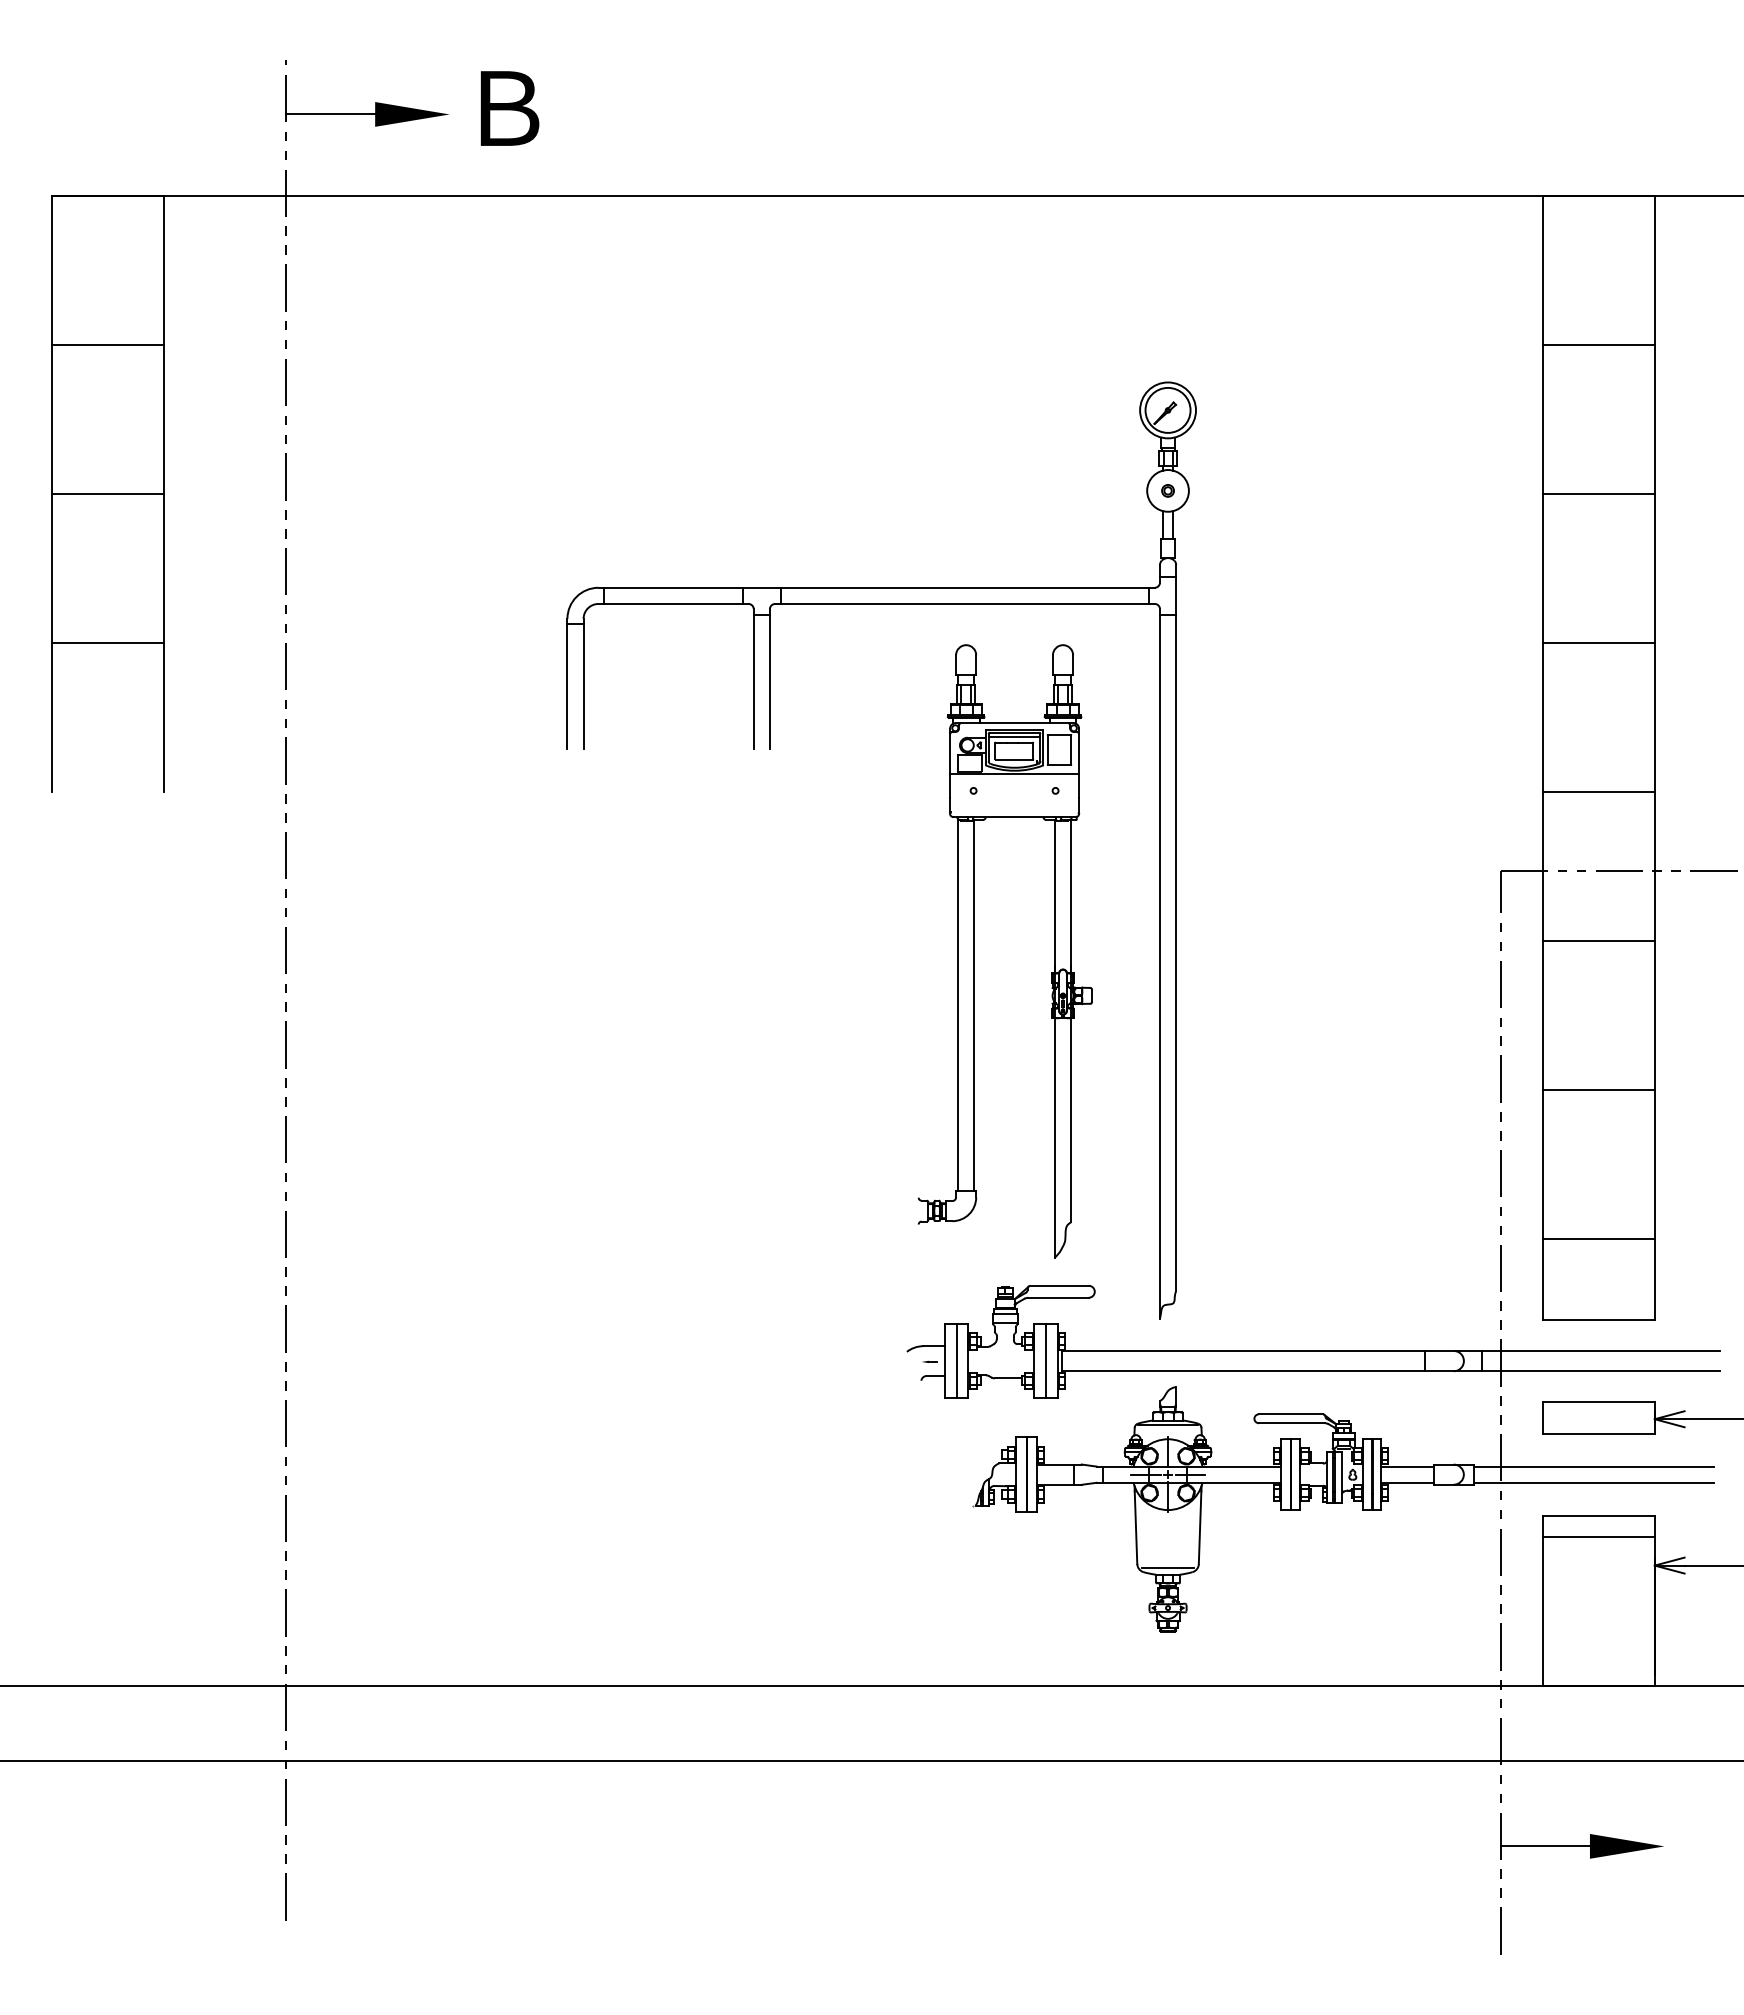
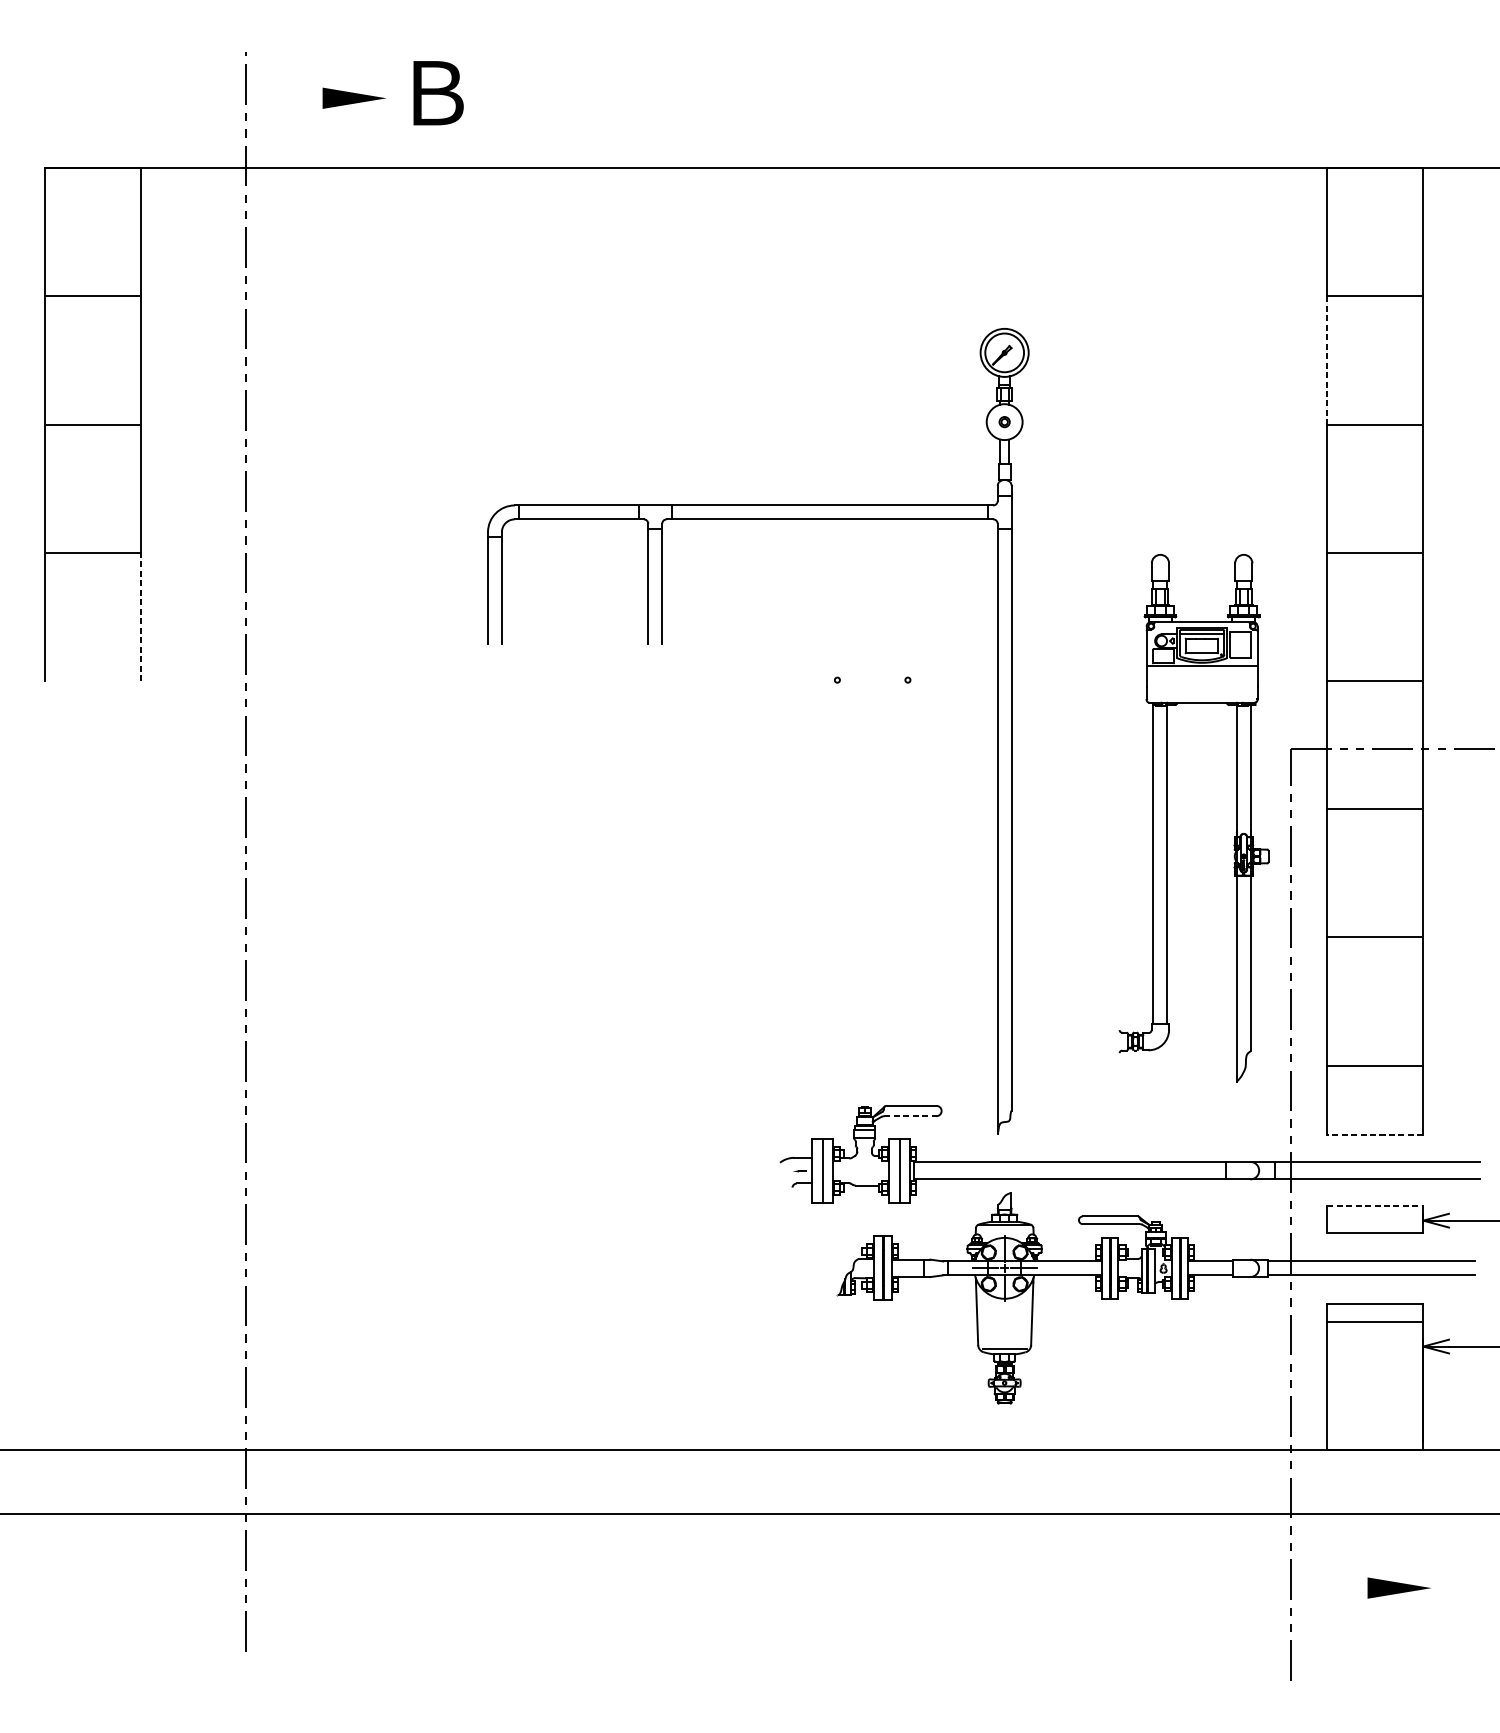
line: (330, 114) -> (284, 98), removed
line: (1543, 419) -> (1327, 360), solid -> dashed
line: (164, 717) -> (141, 617), solid -> dashed
part: (974, 951) -> (1167, 818), moved
line: (1059, 1297) -> (911, 1115), solid -> dashed
line: (1598, 1320) -> (1374, 1135), solid -> dashed
line: (1598, 1402) -> (1374, 1206), solid -> dashed
line: (1544, 1846) -> (1328, 1588), removed

